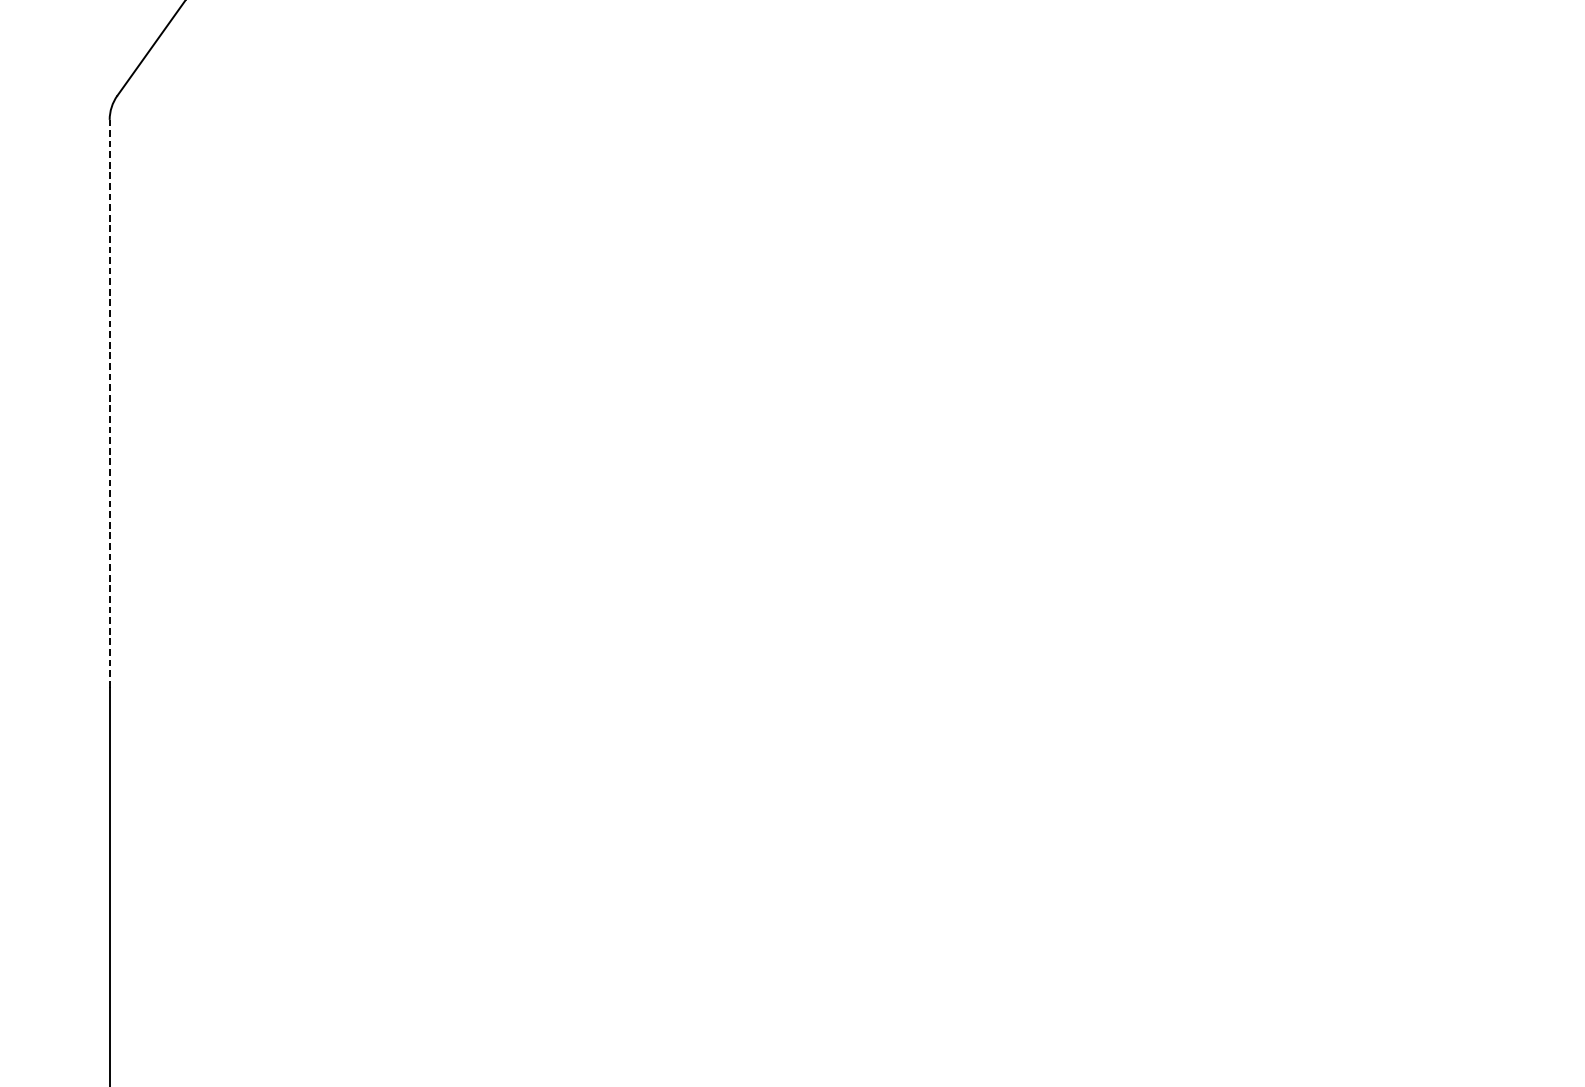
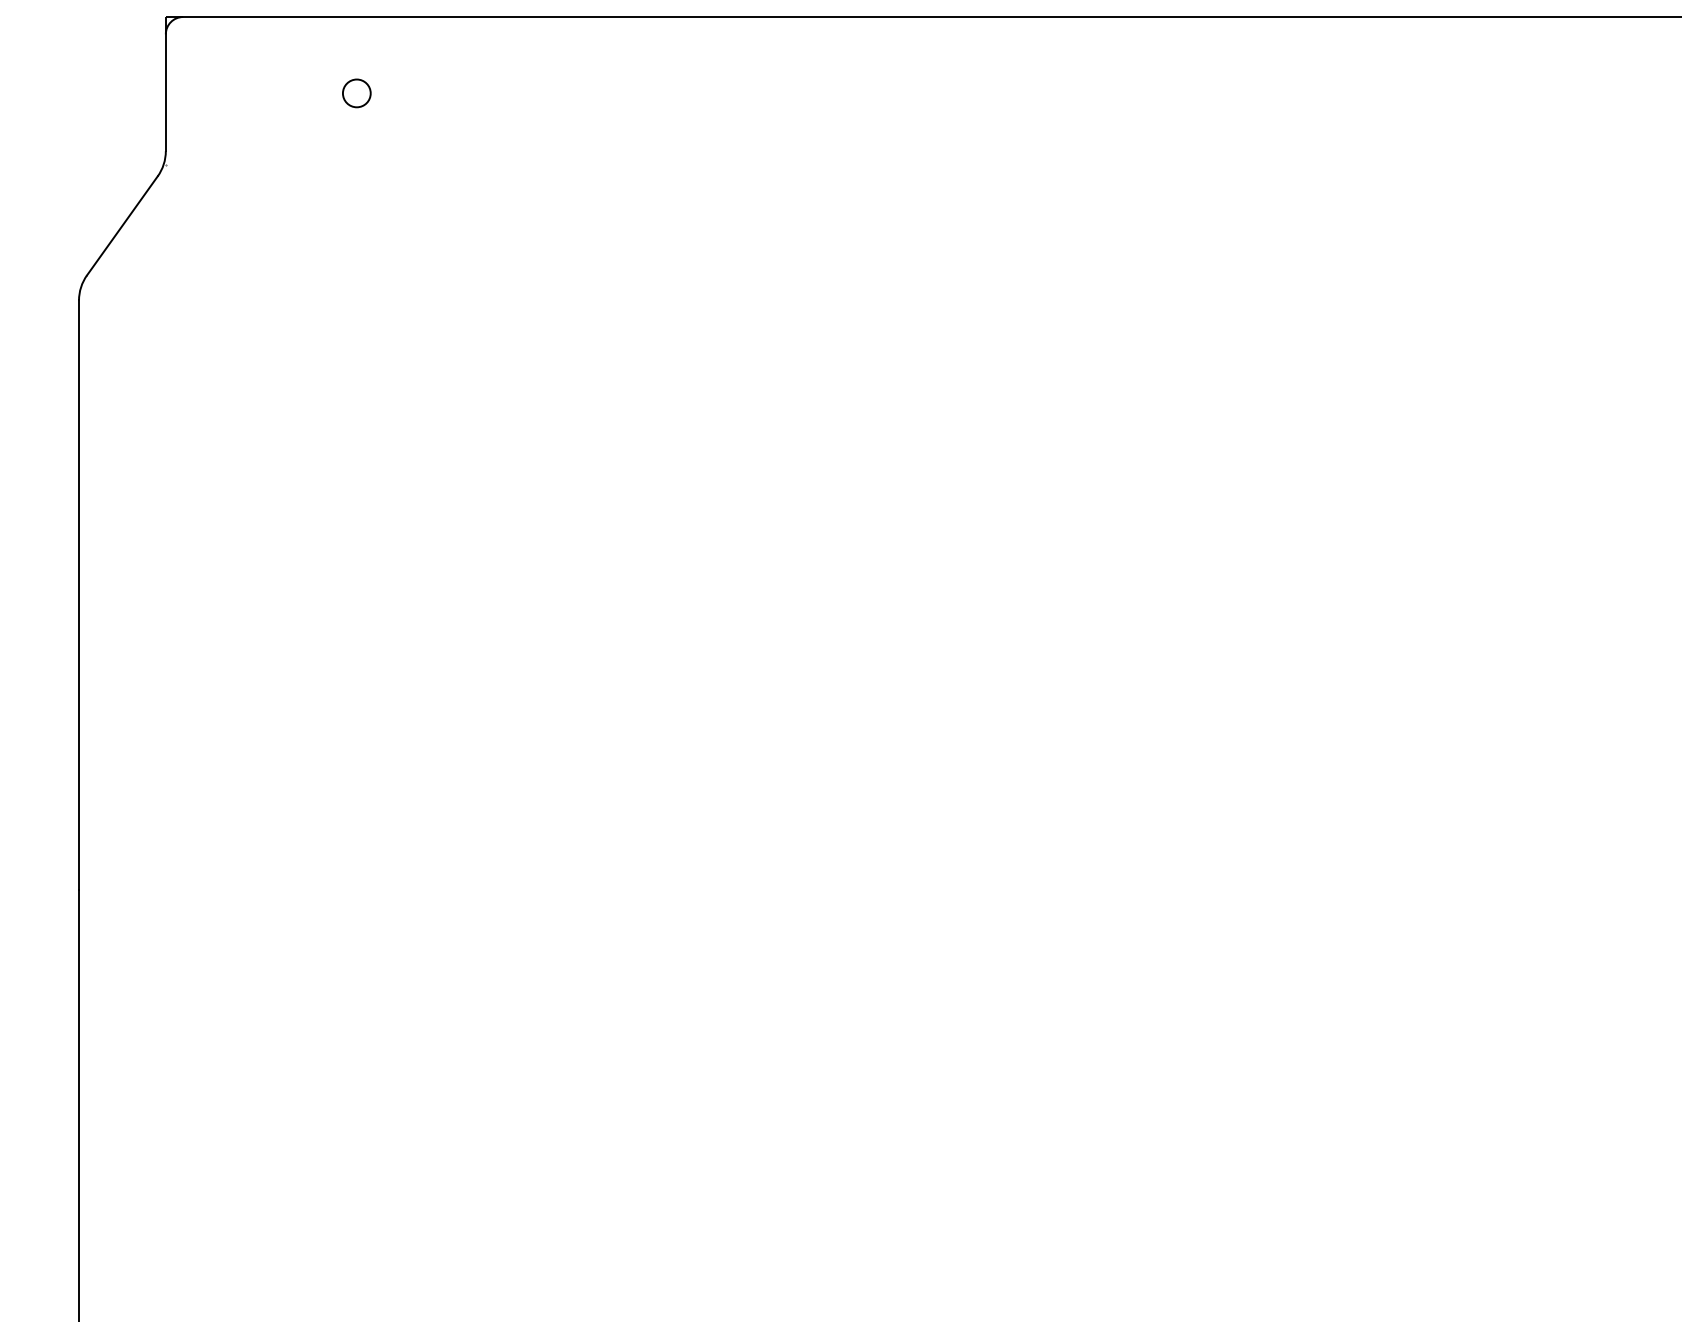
line: (110, 403) -> (79, 595), dashed -> solid

